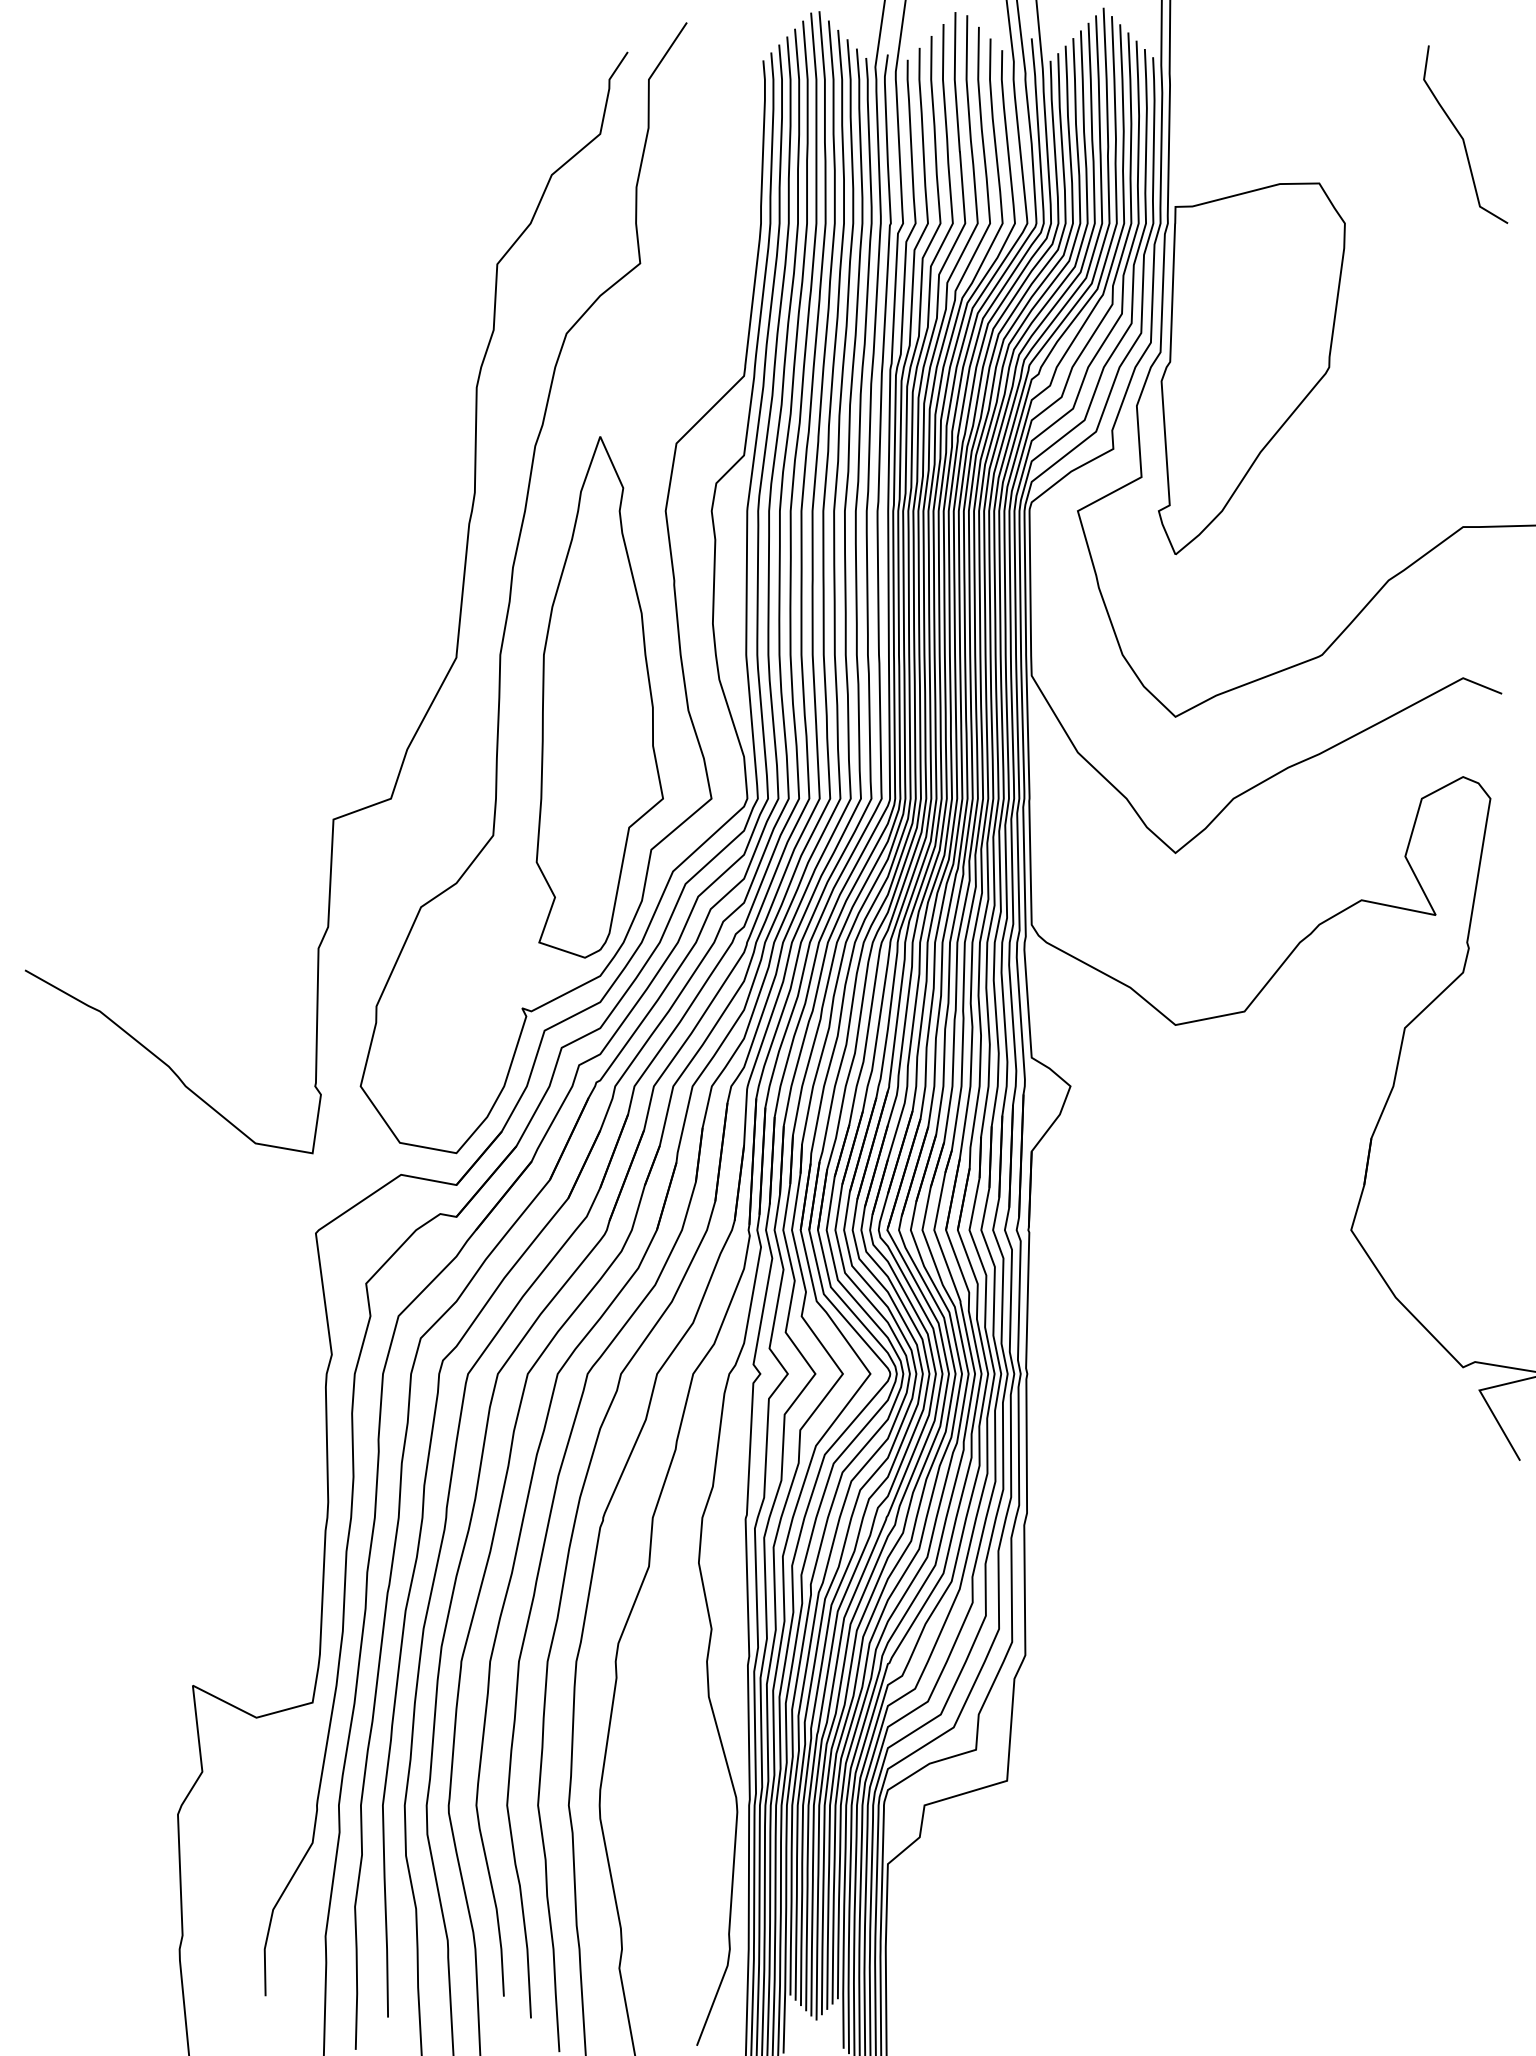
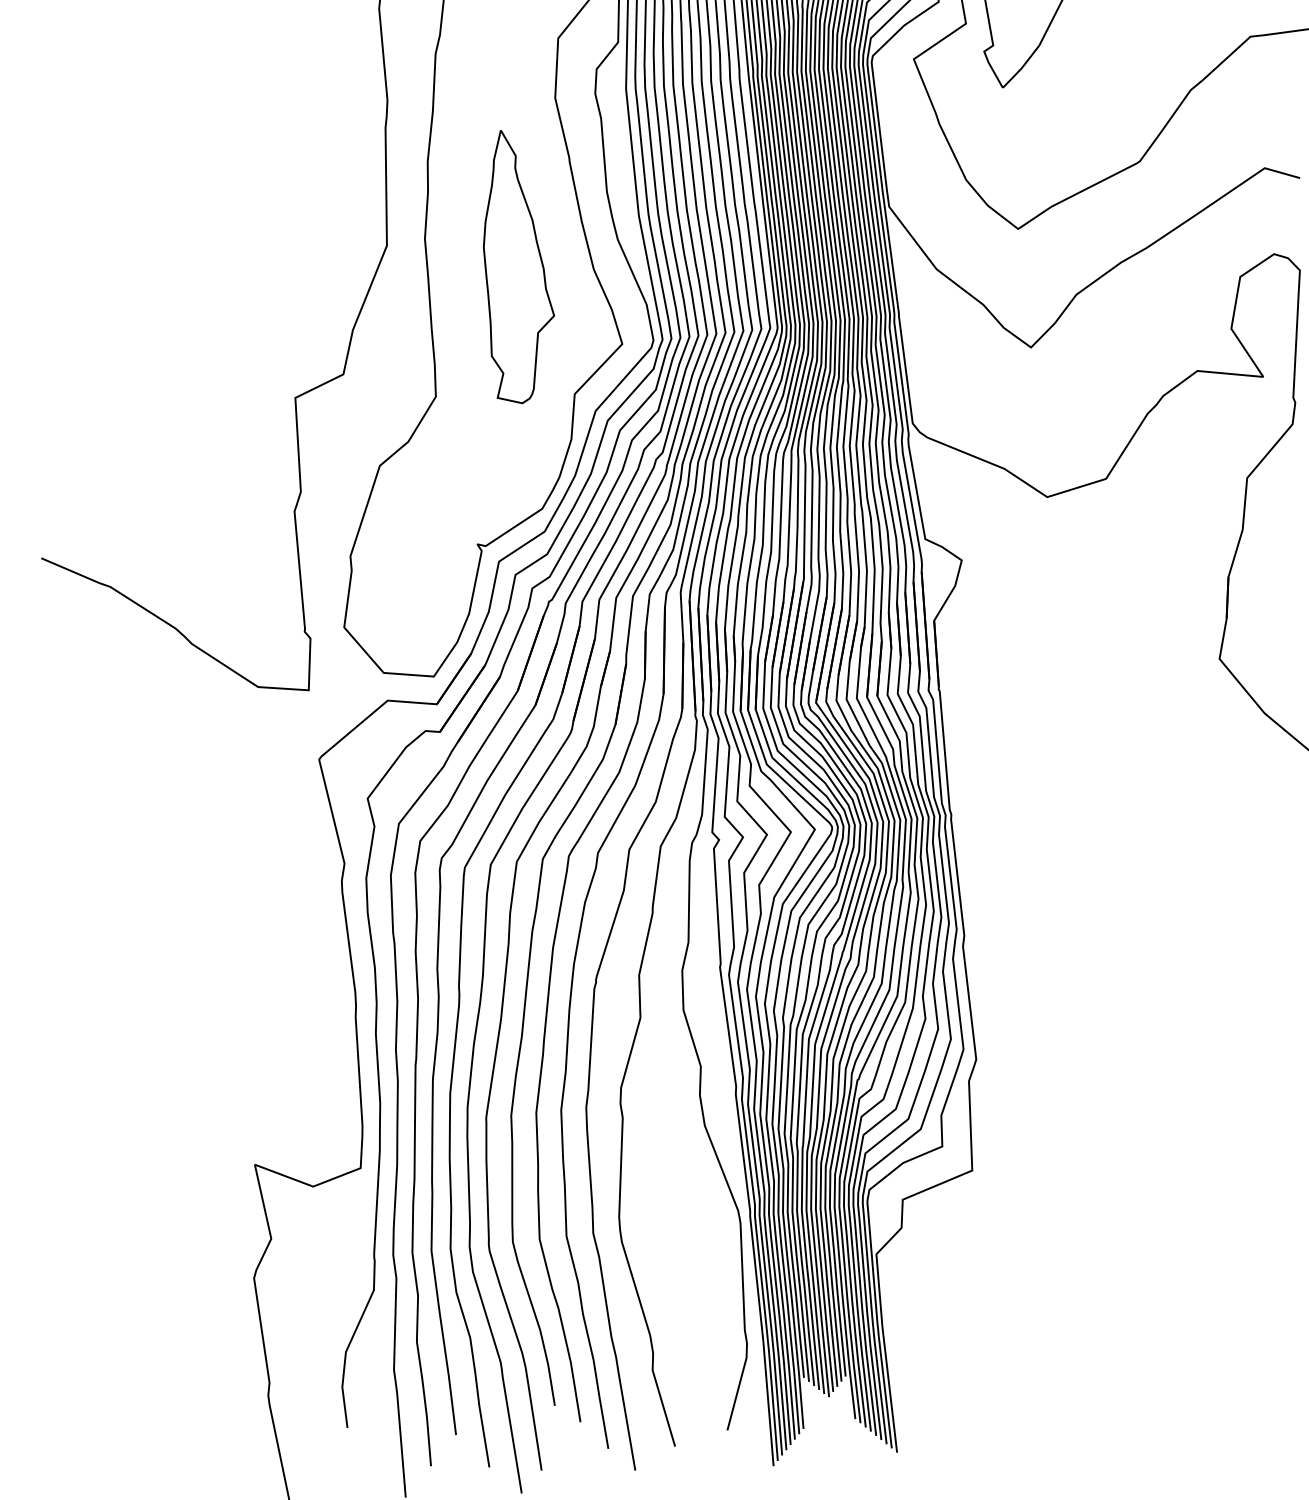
part: (599, 697) -> (515, 266), size x0.6

